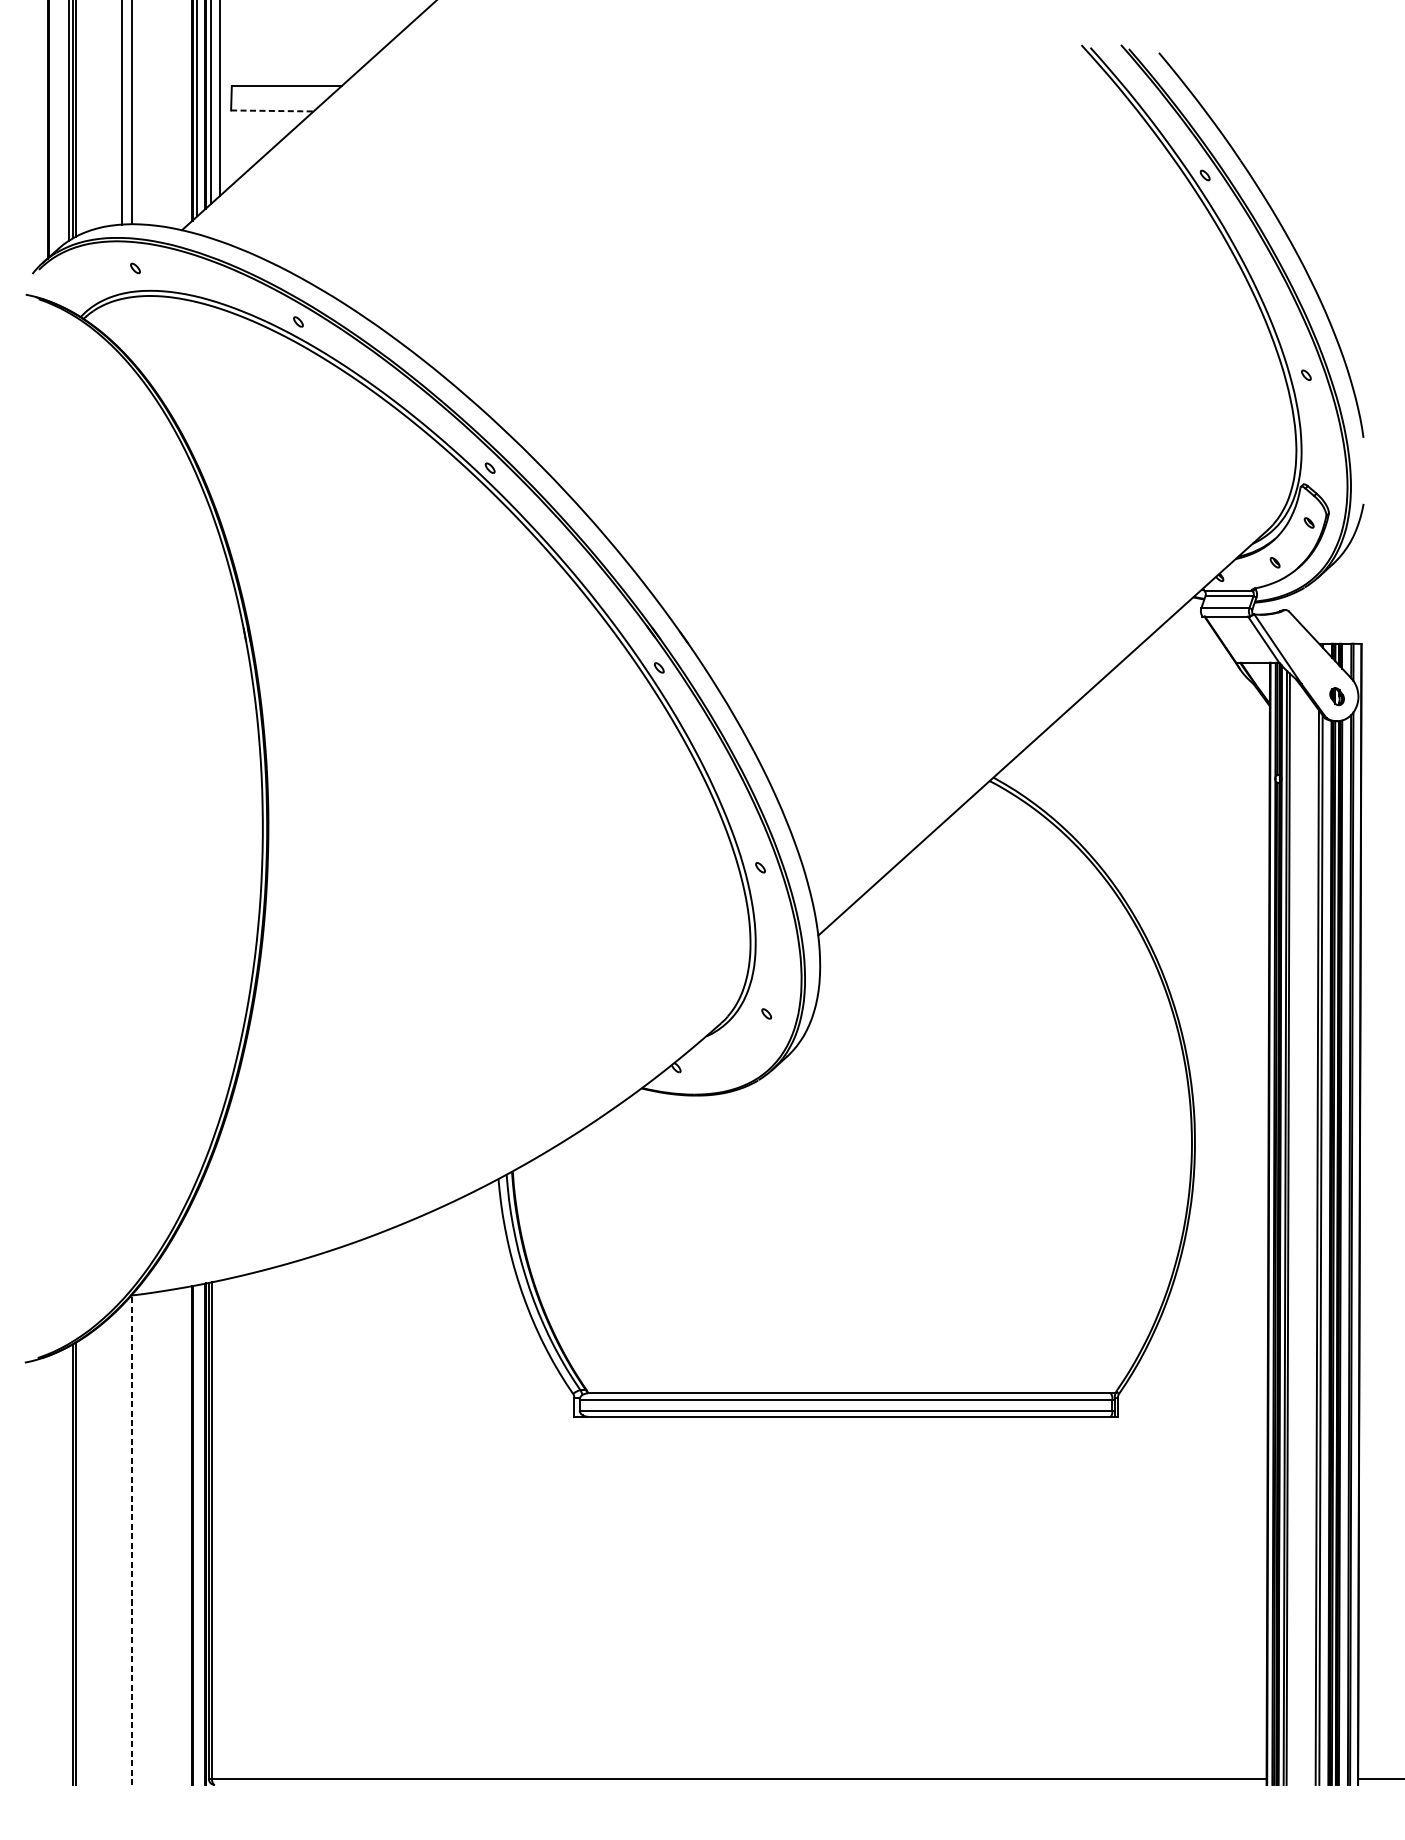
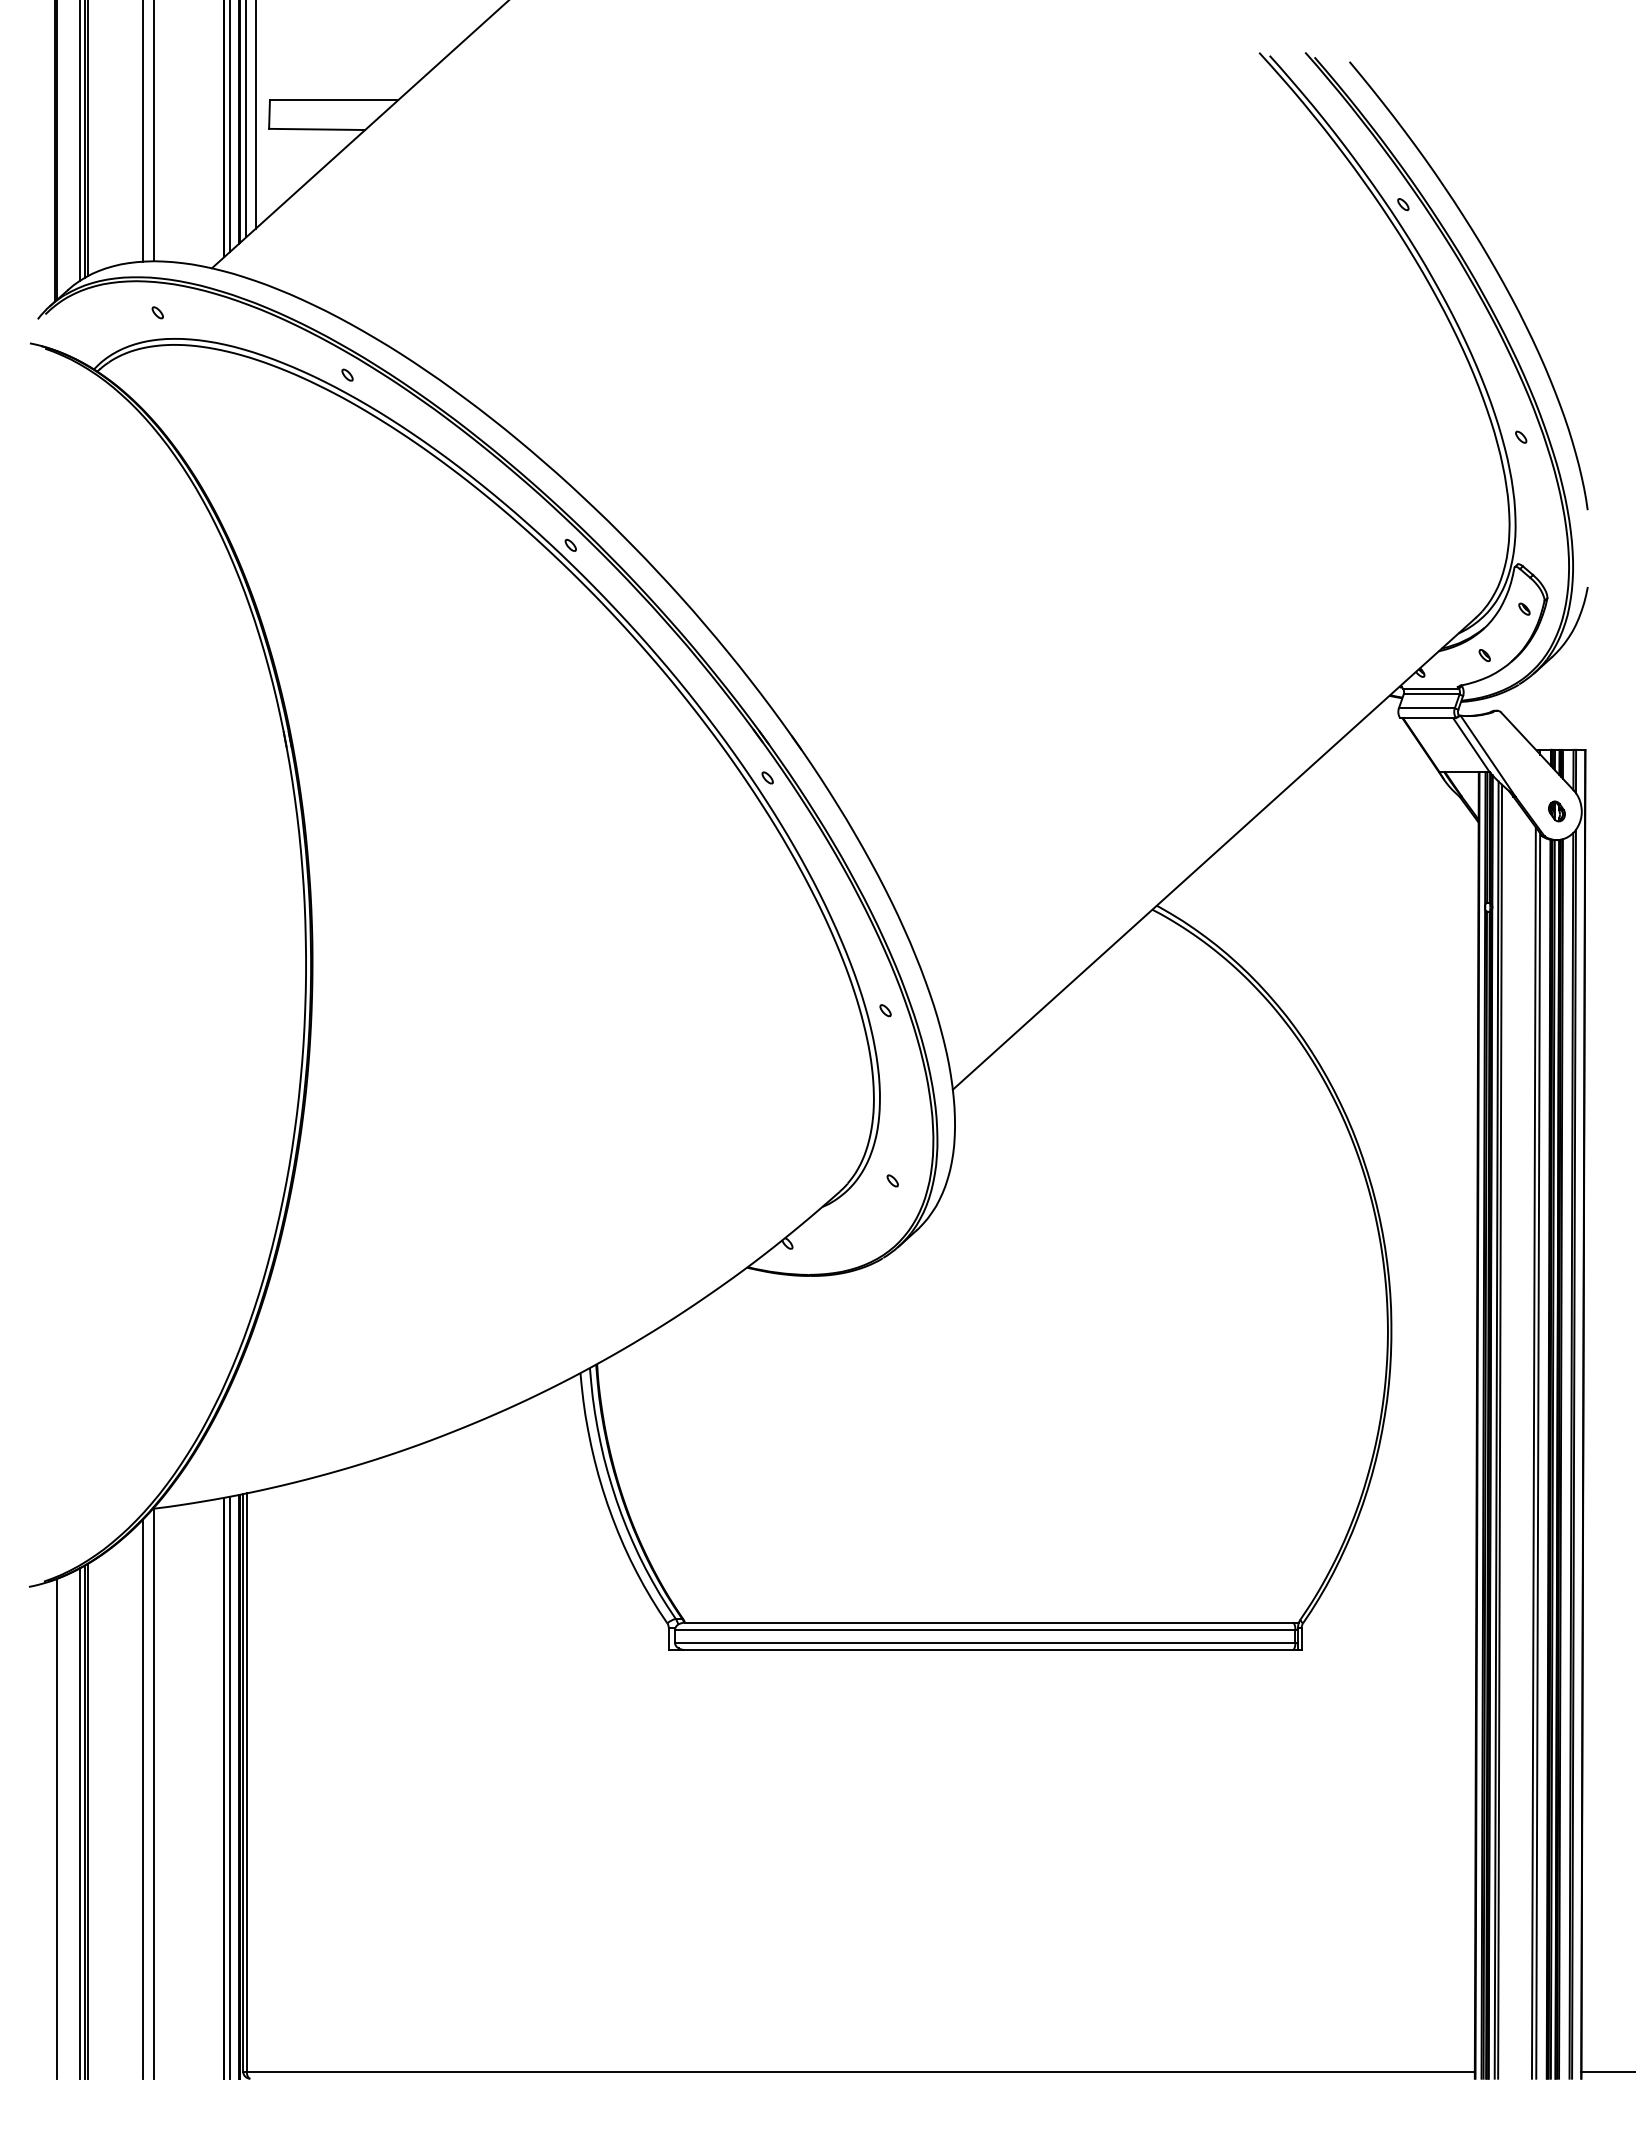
line: (272, 111) -> (317, 129), dashed -> solid
line: (197, 1534) -> (229, 1787), added
line: (132, 1540) -> (154, 1793), dashed -> solid
line: (122, 1544) -> (142, 1798), added
line: (69, 1565) -> (80, 1823), added
line: (49, 1570) -> (57, 1828), added

